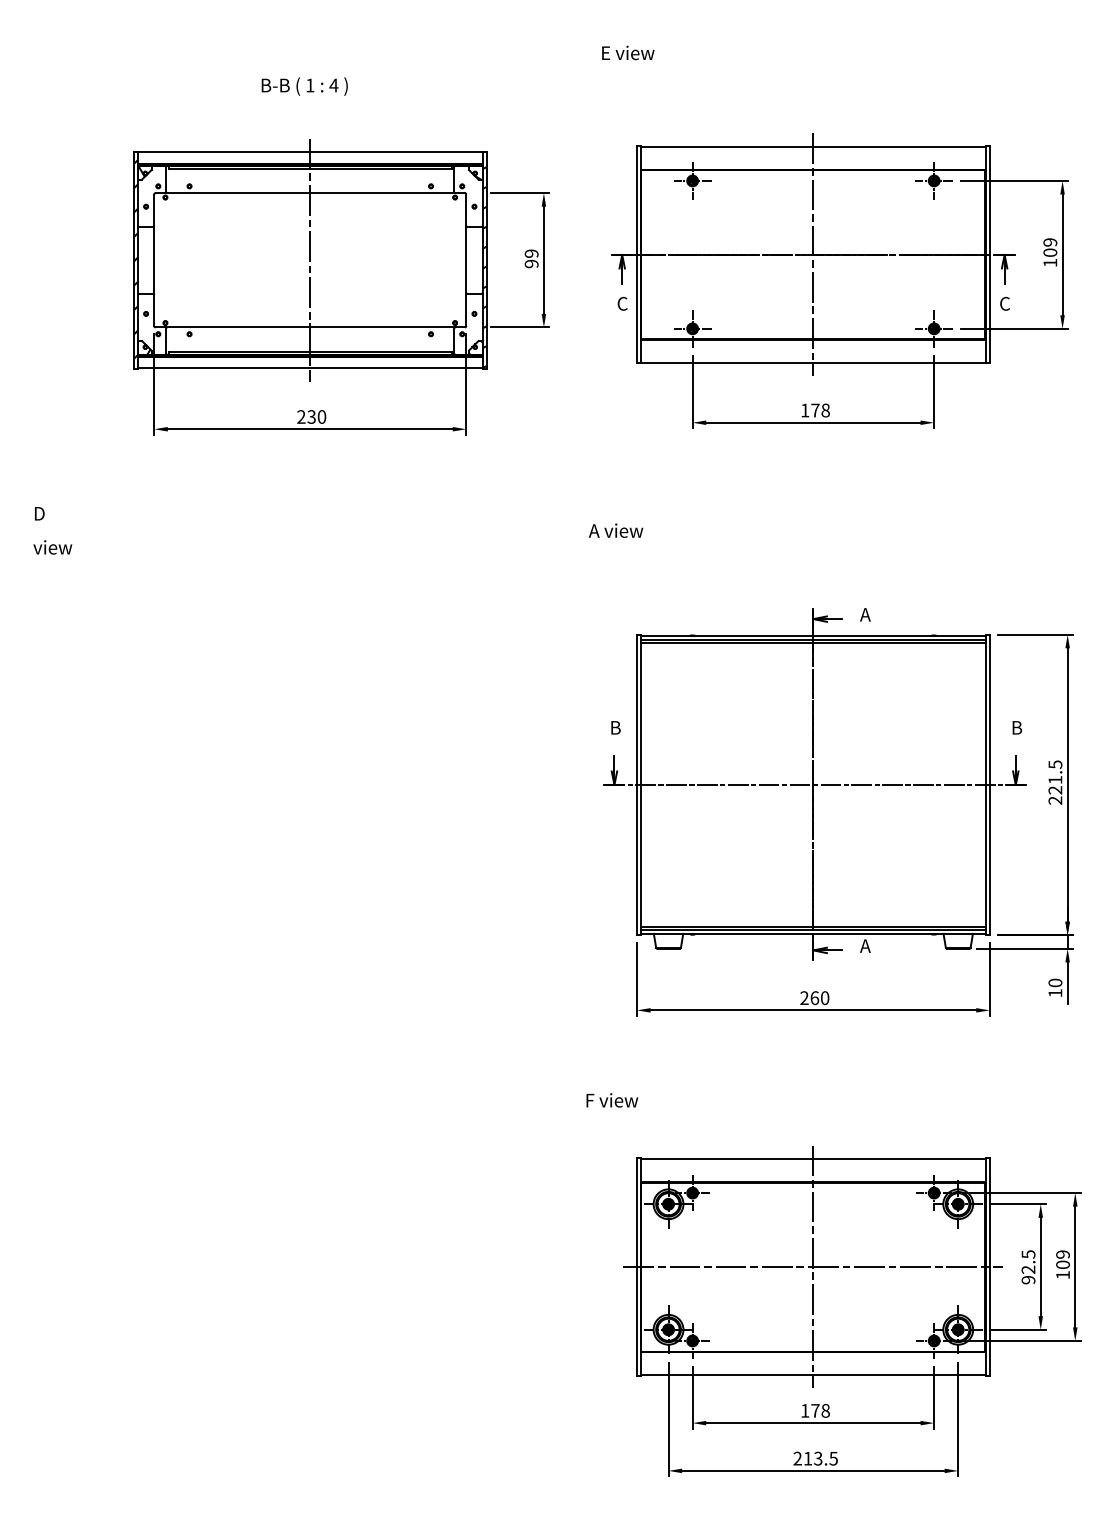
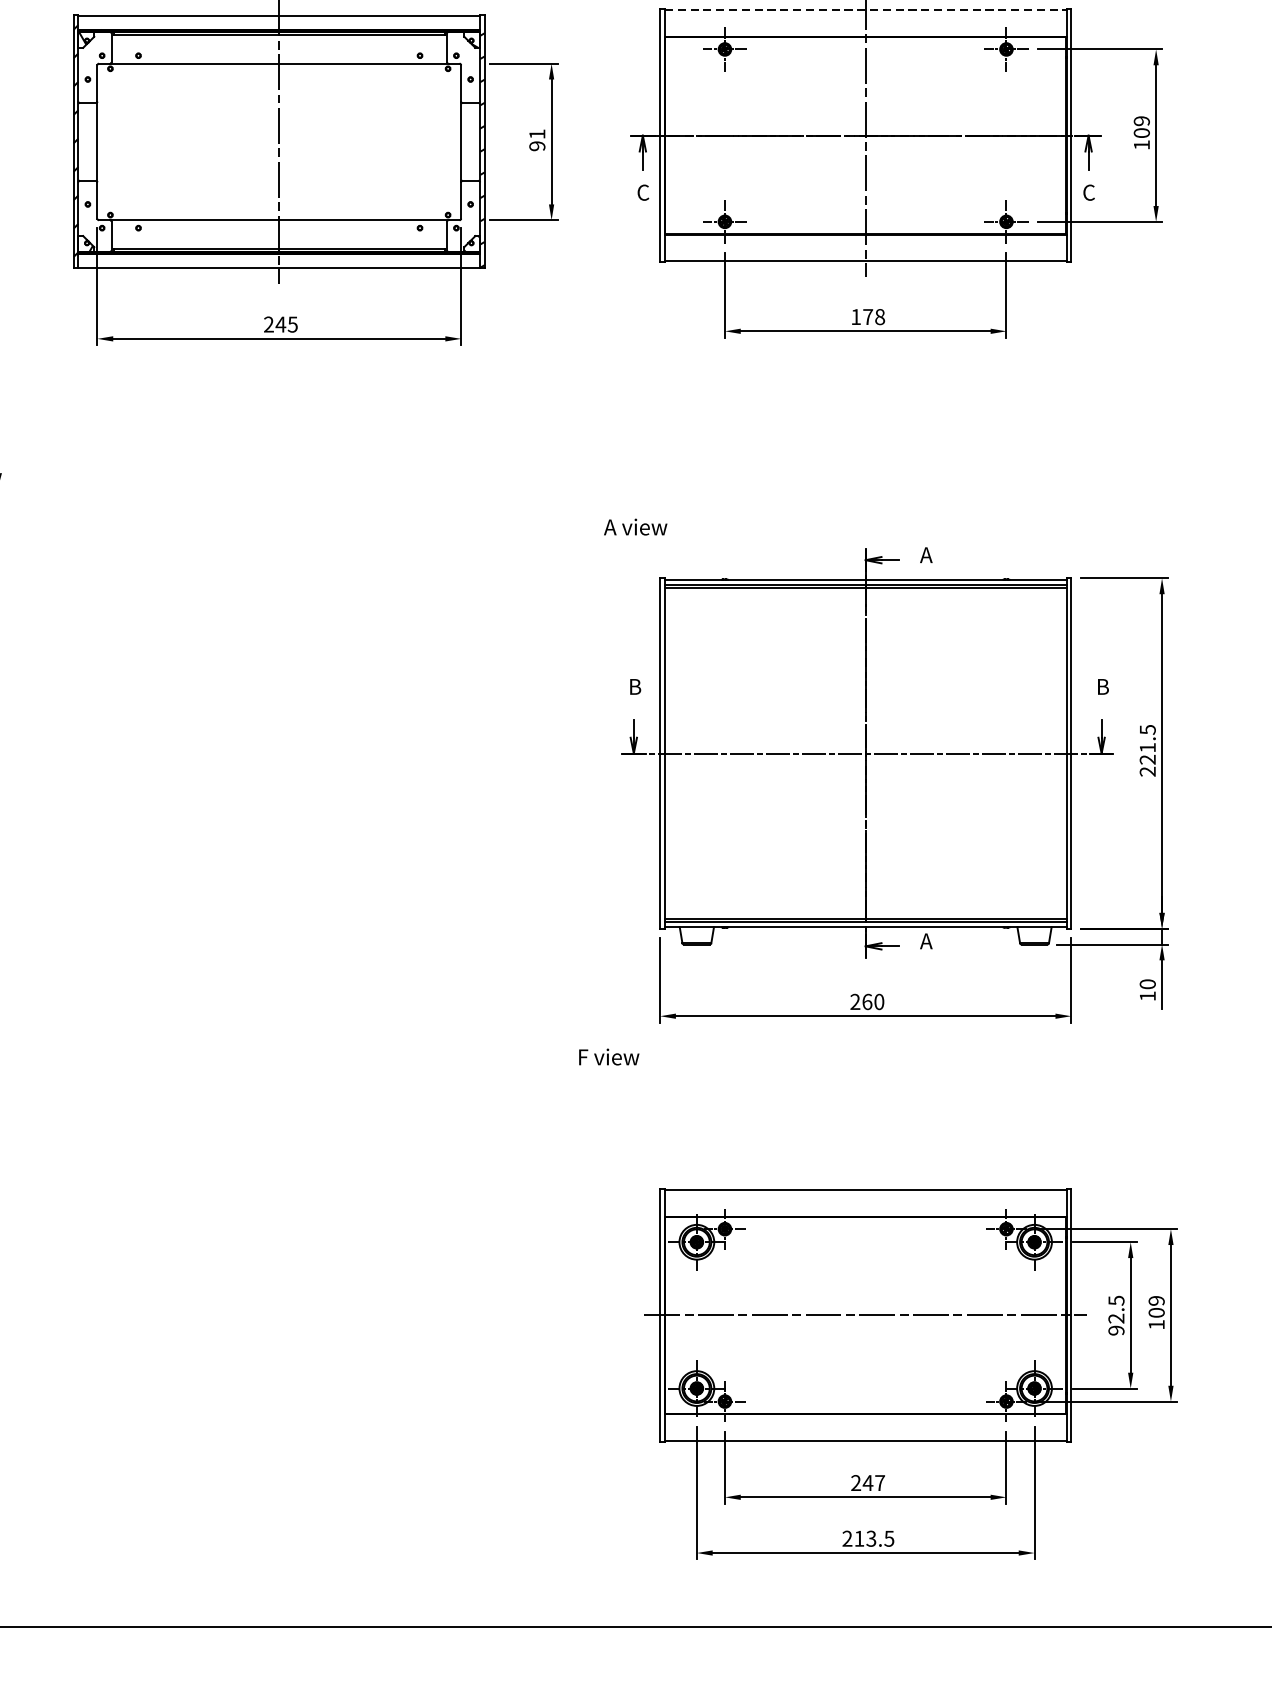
line: (813, 147) -> (865, 10), solid -> dashed
text: (531, 253) -> (537, 134), 99 -> 91
text: (316, 416) -> (286, 324), 230 -> 245
text: (616, 530) -> (636, 526), moved
text: (612, 1100) -> (609, 1057), moved
line: (813, 1266) -> (865, 1314), removed
text: (815, 1410) -> (868, 1482), 178 -> 247

